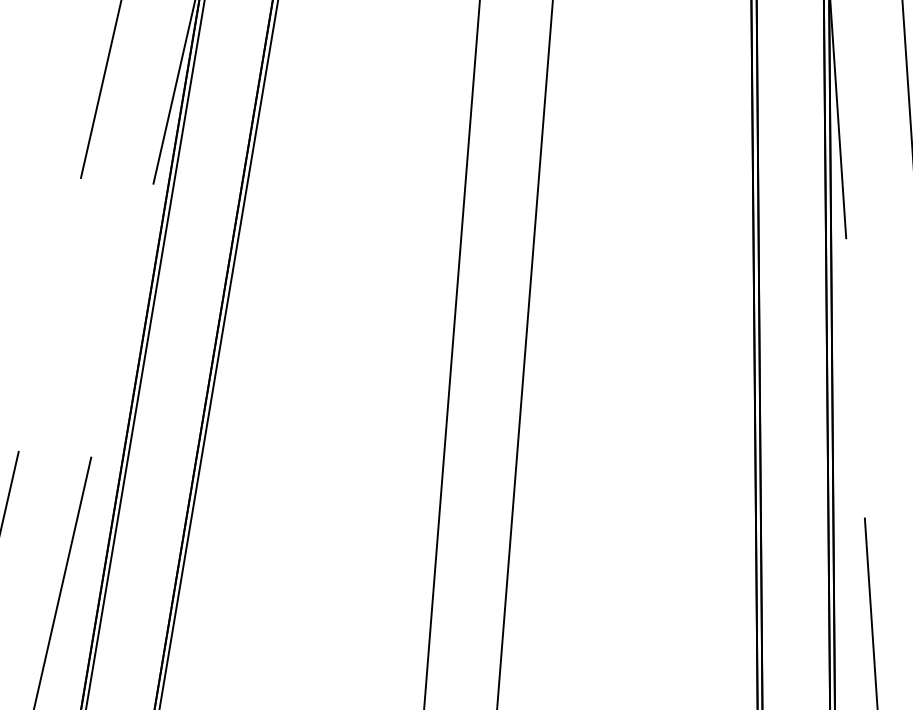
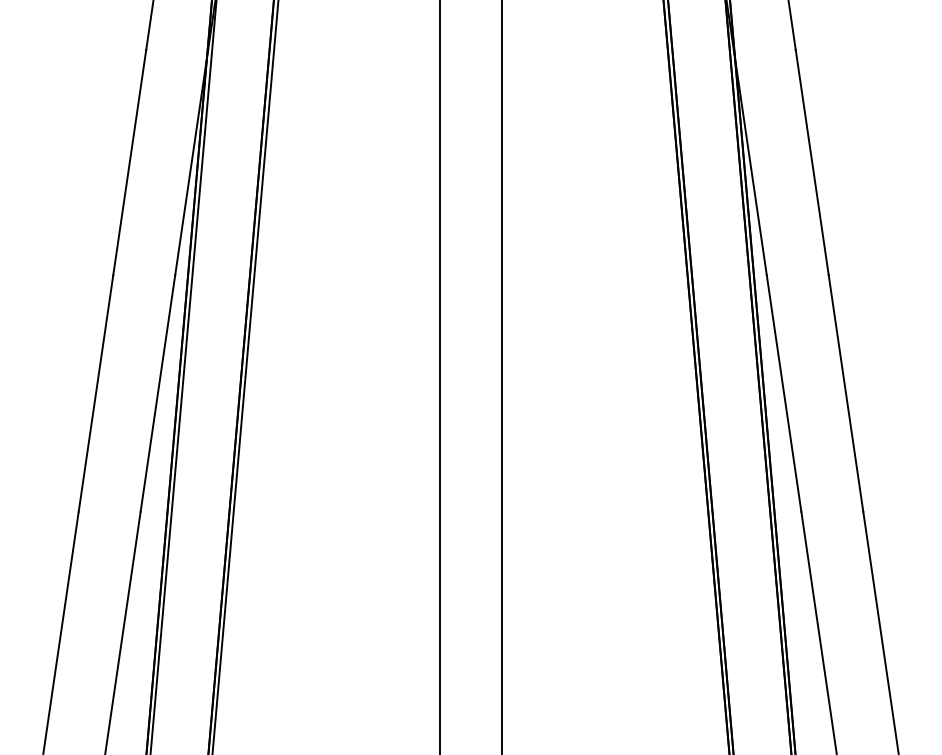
line: (49, 314) -> (95, 393), added
line: (121, 320) -> (157, 393), added
line: (854, 378) -> (783, 393), added

